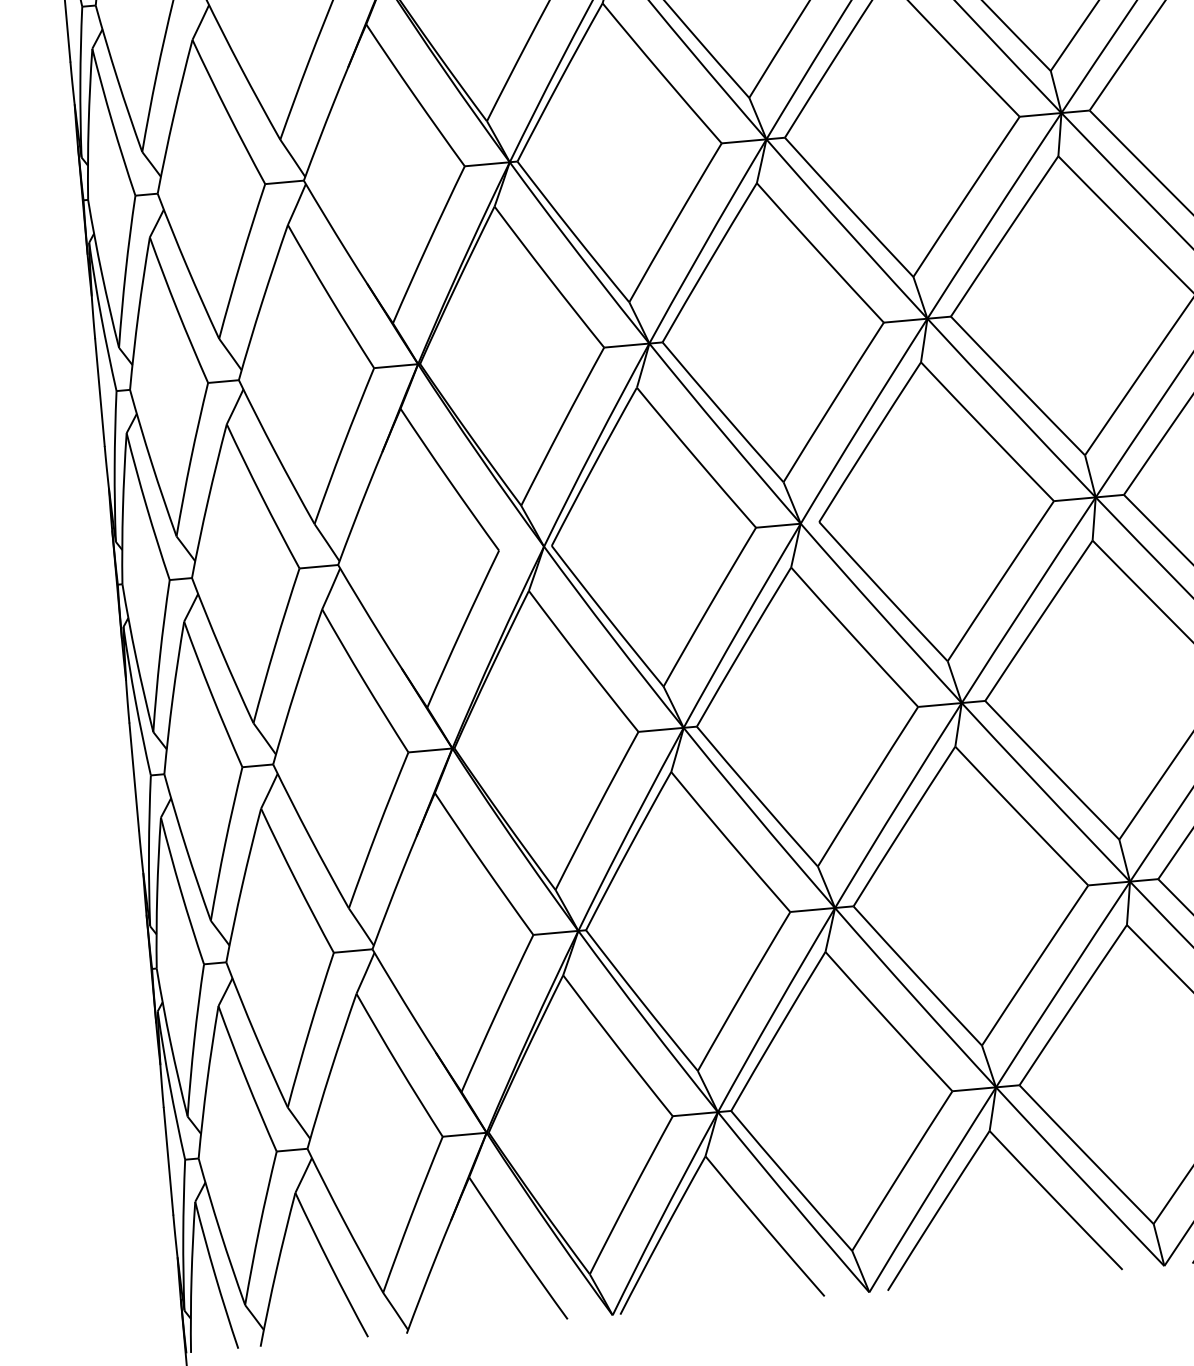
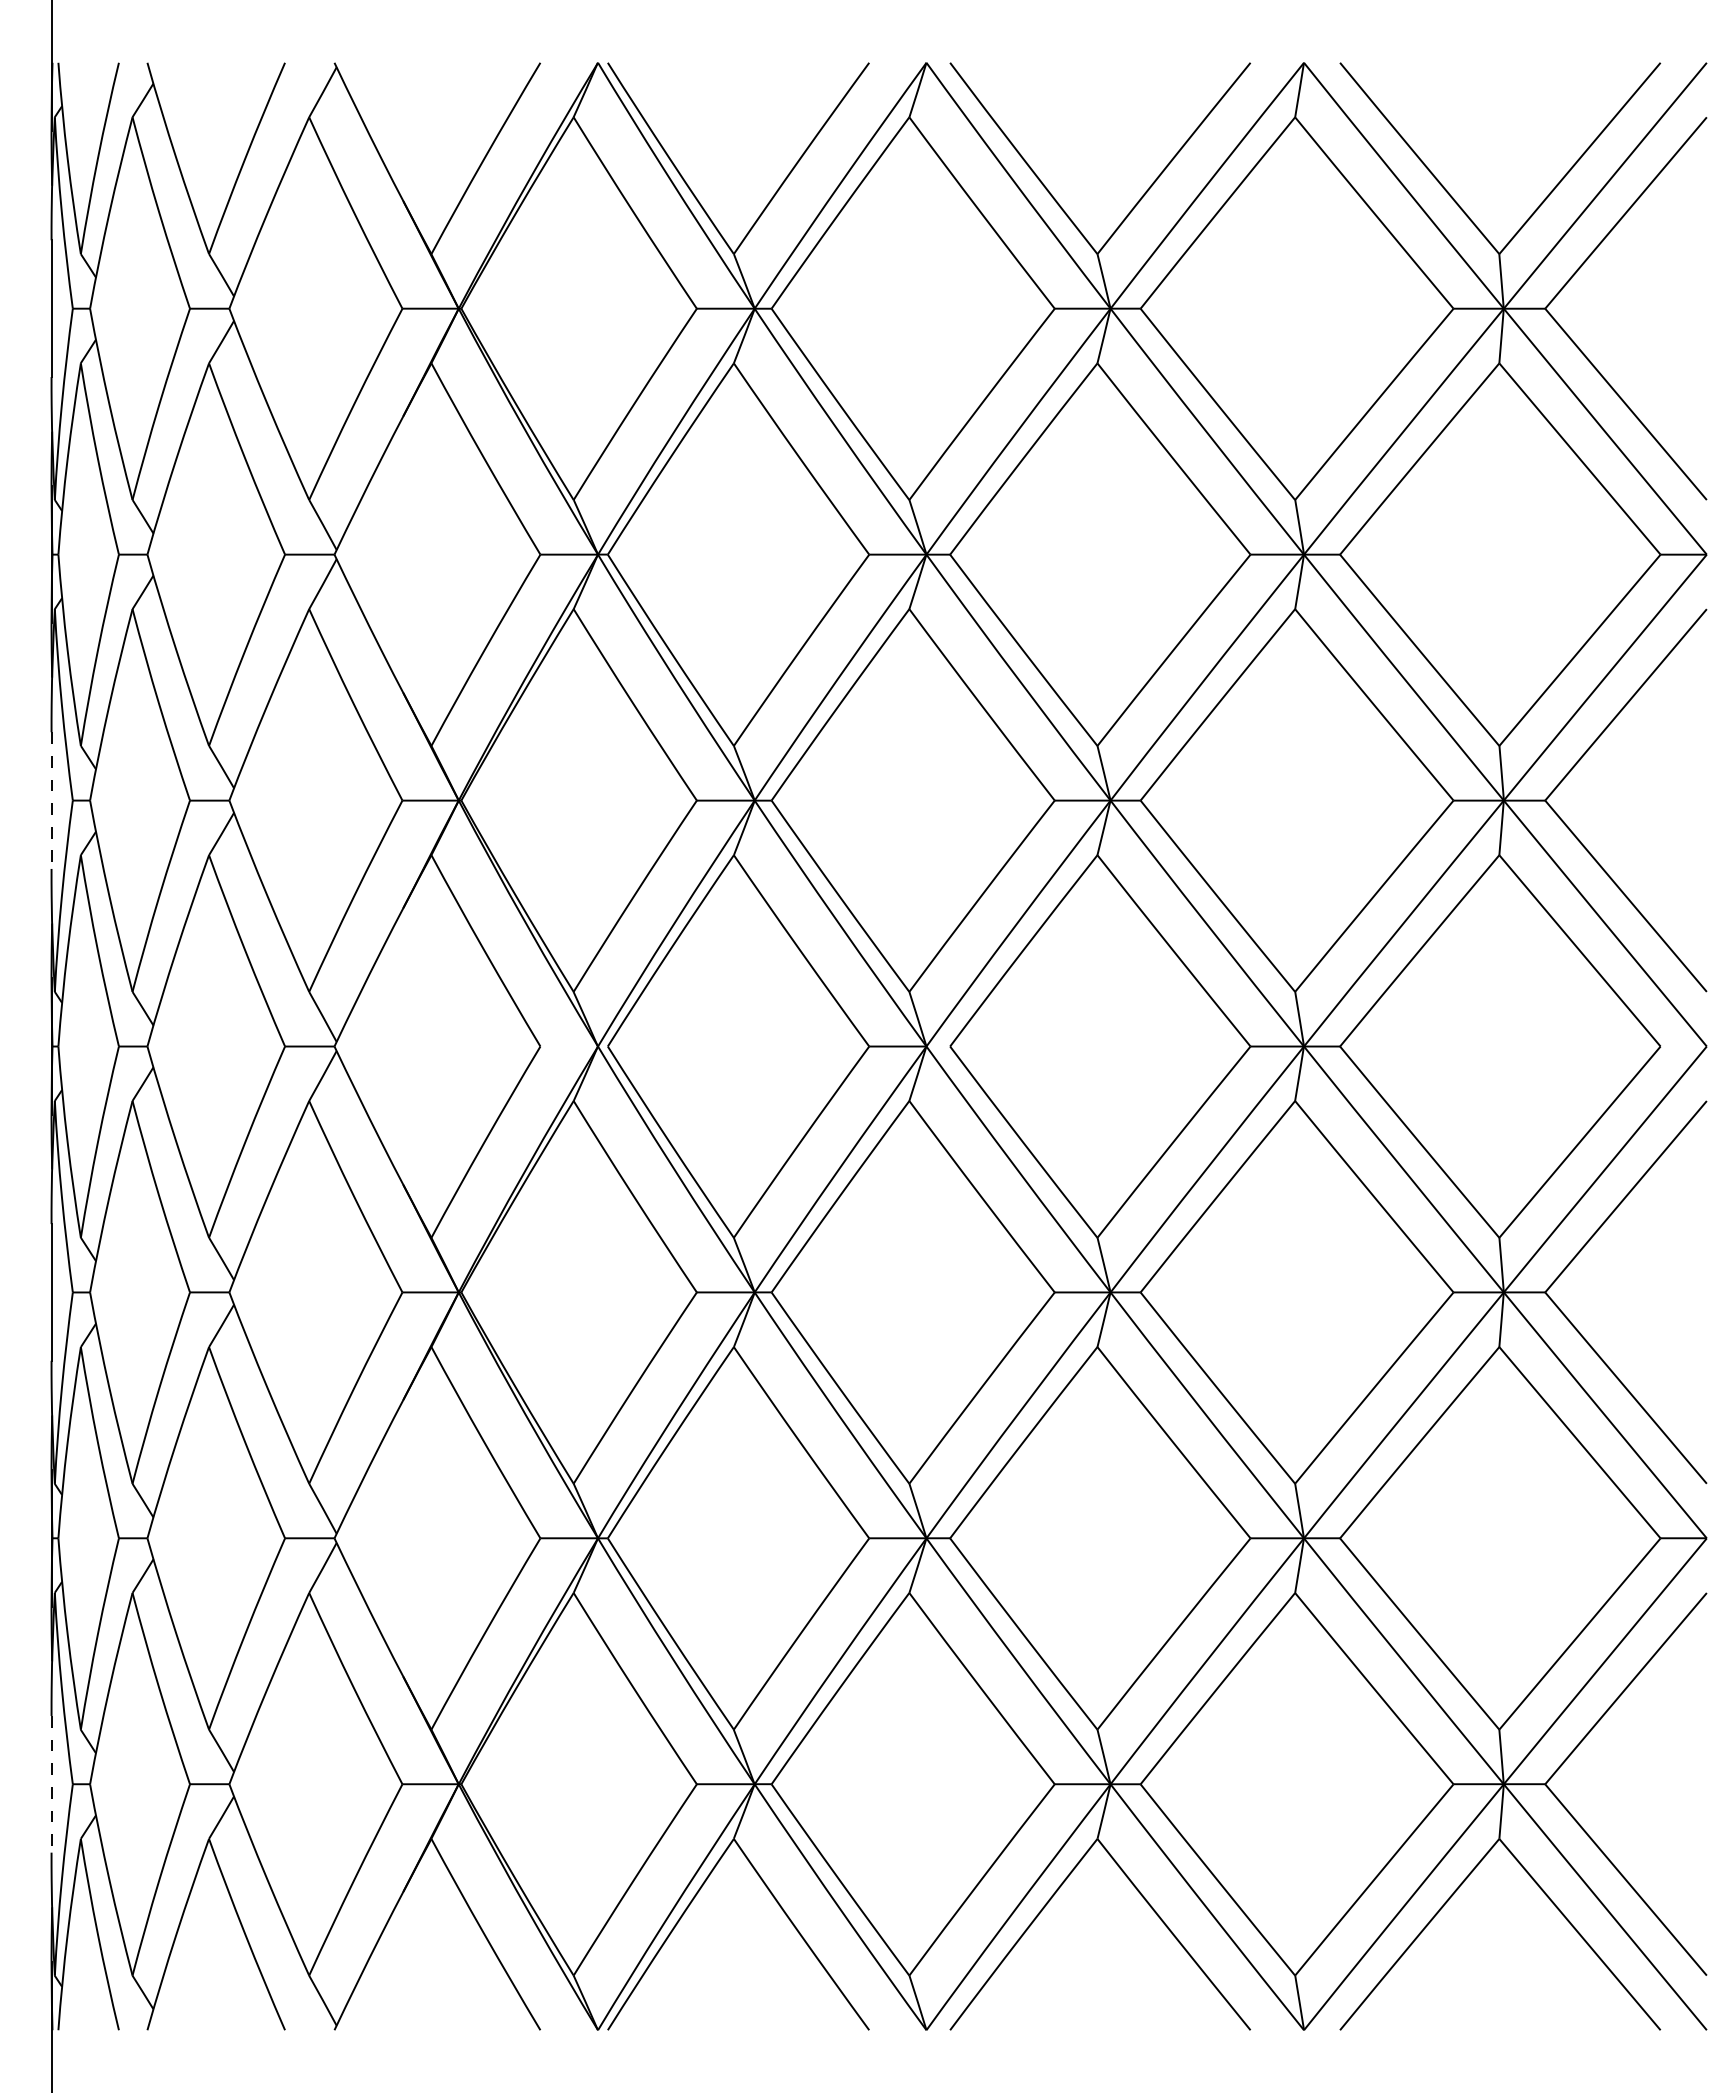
line: (99, 393) -> (51, 801), solid -> dashed
line: (168, 1161) -> (51, 1784), solid -> dashed

